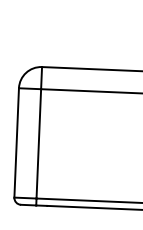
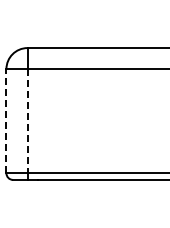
line: (16, 142) -> (6, 120), solid -> dashed
line: (38, 144) -> (27, 121), solid -> dashed

